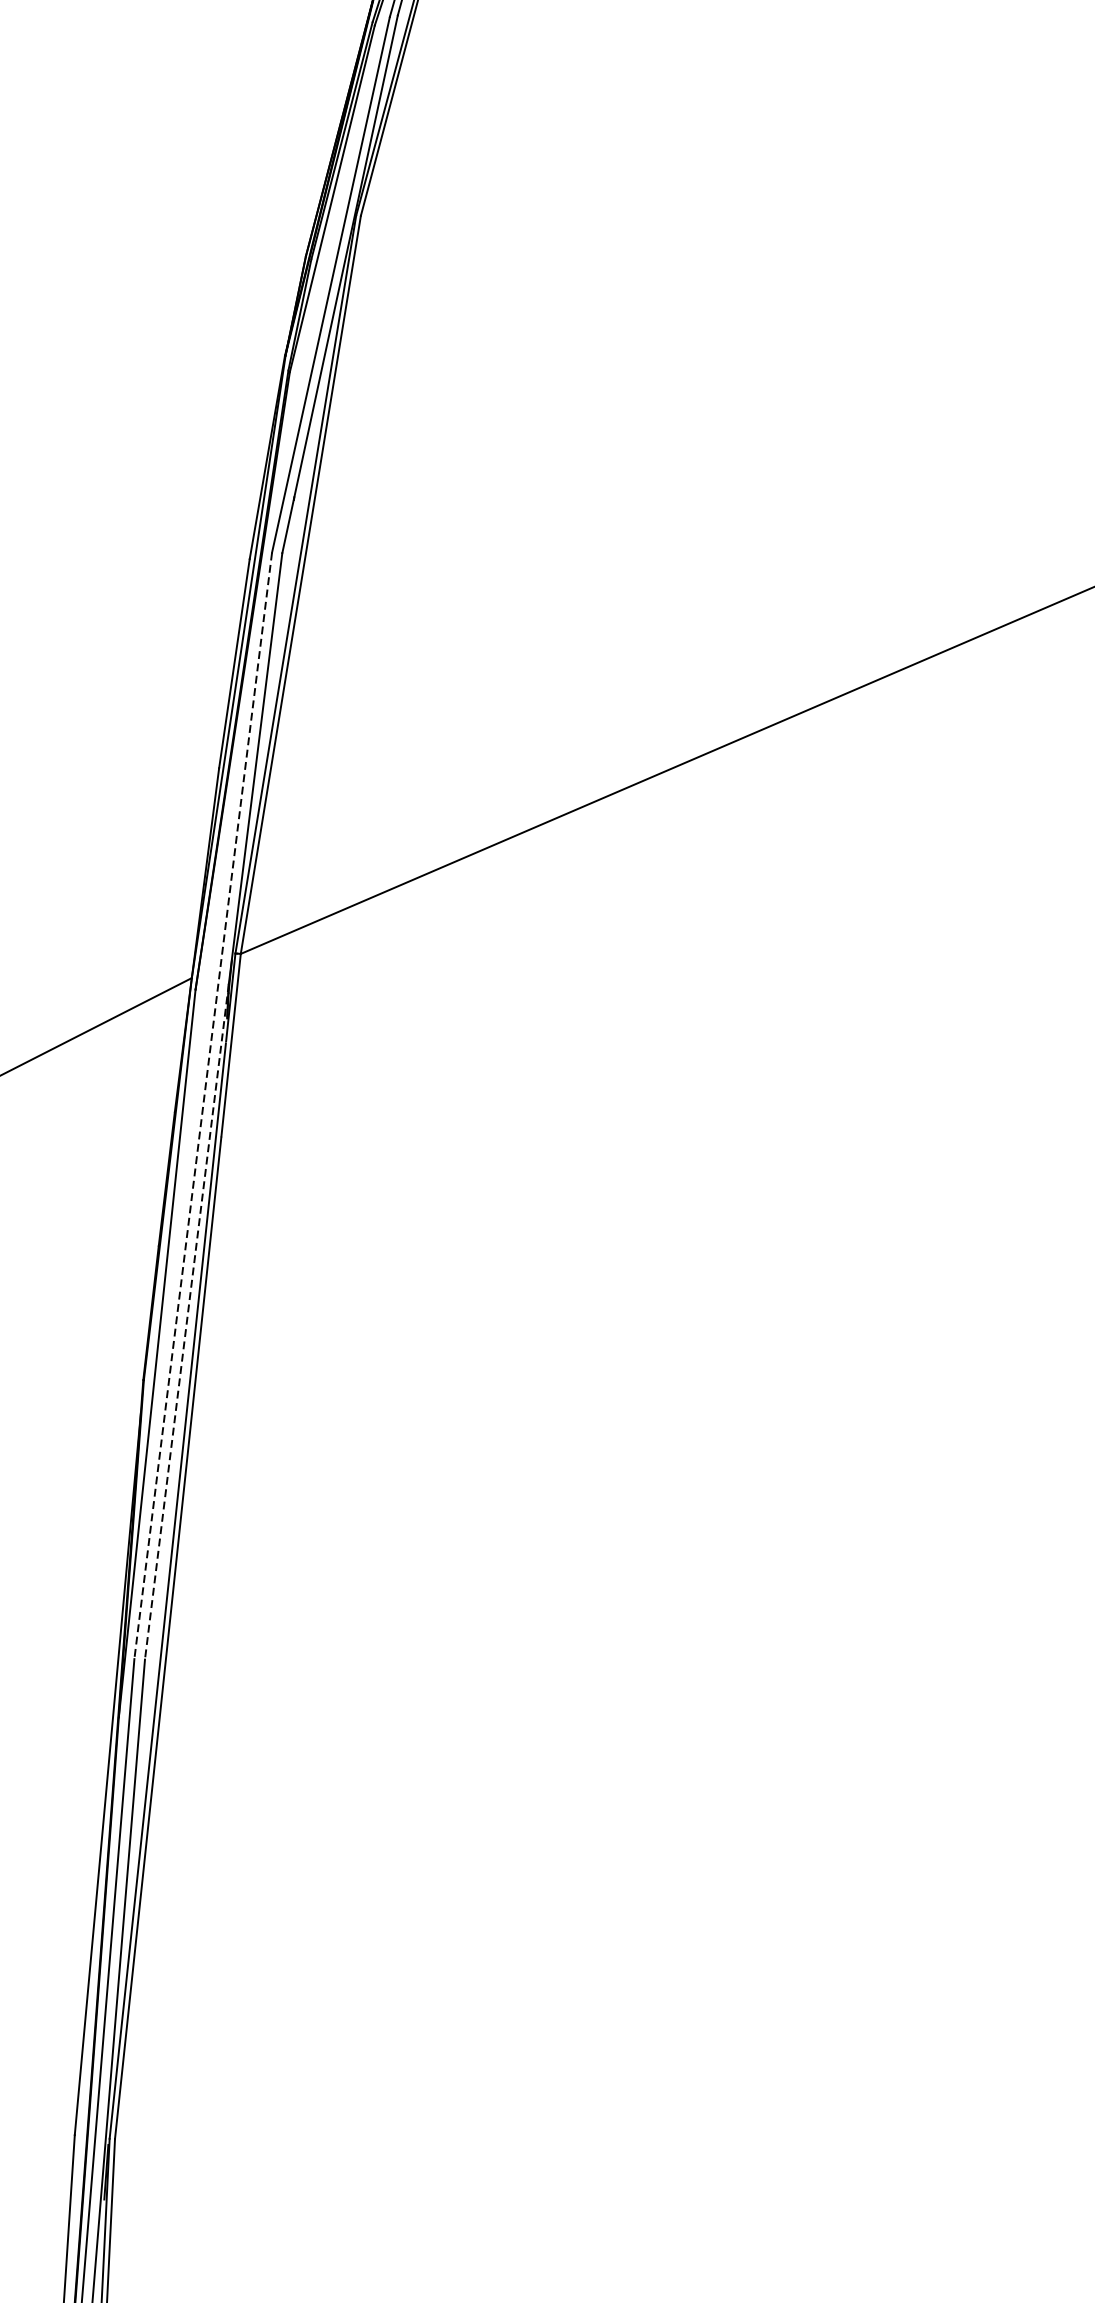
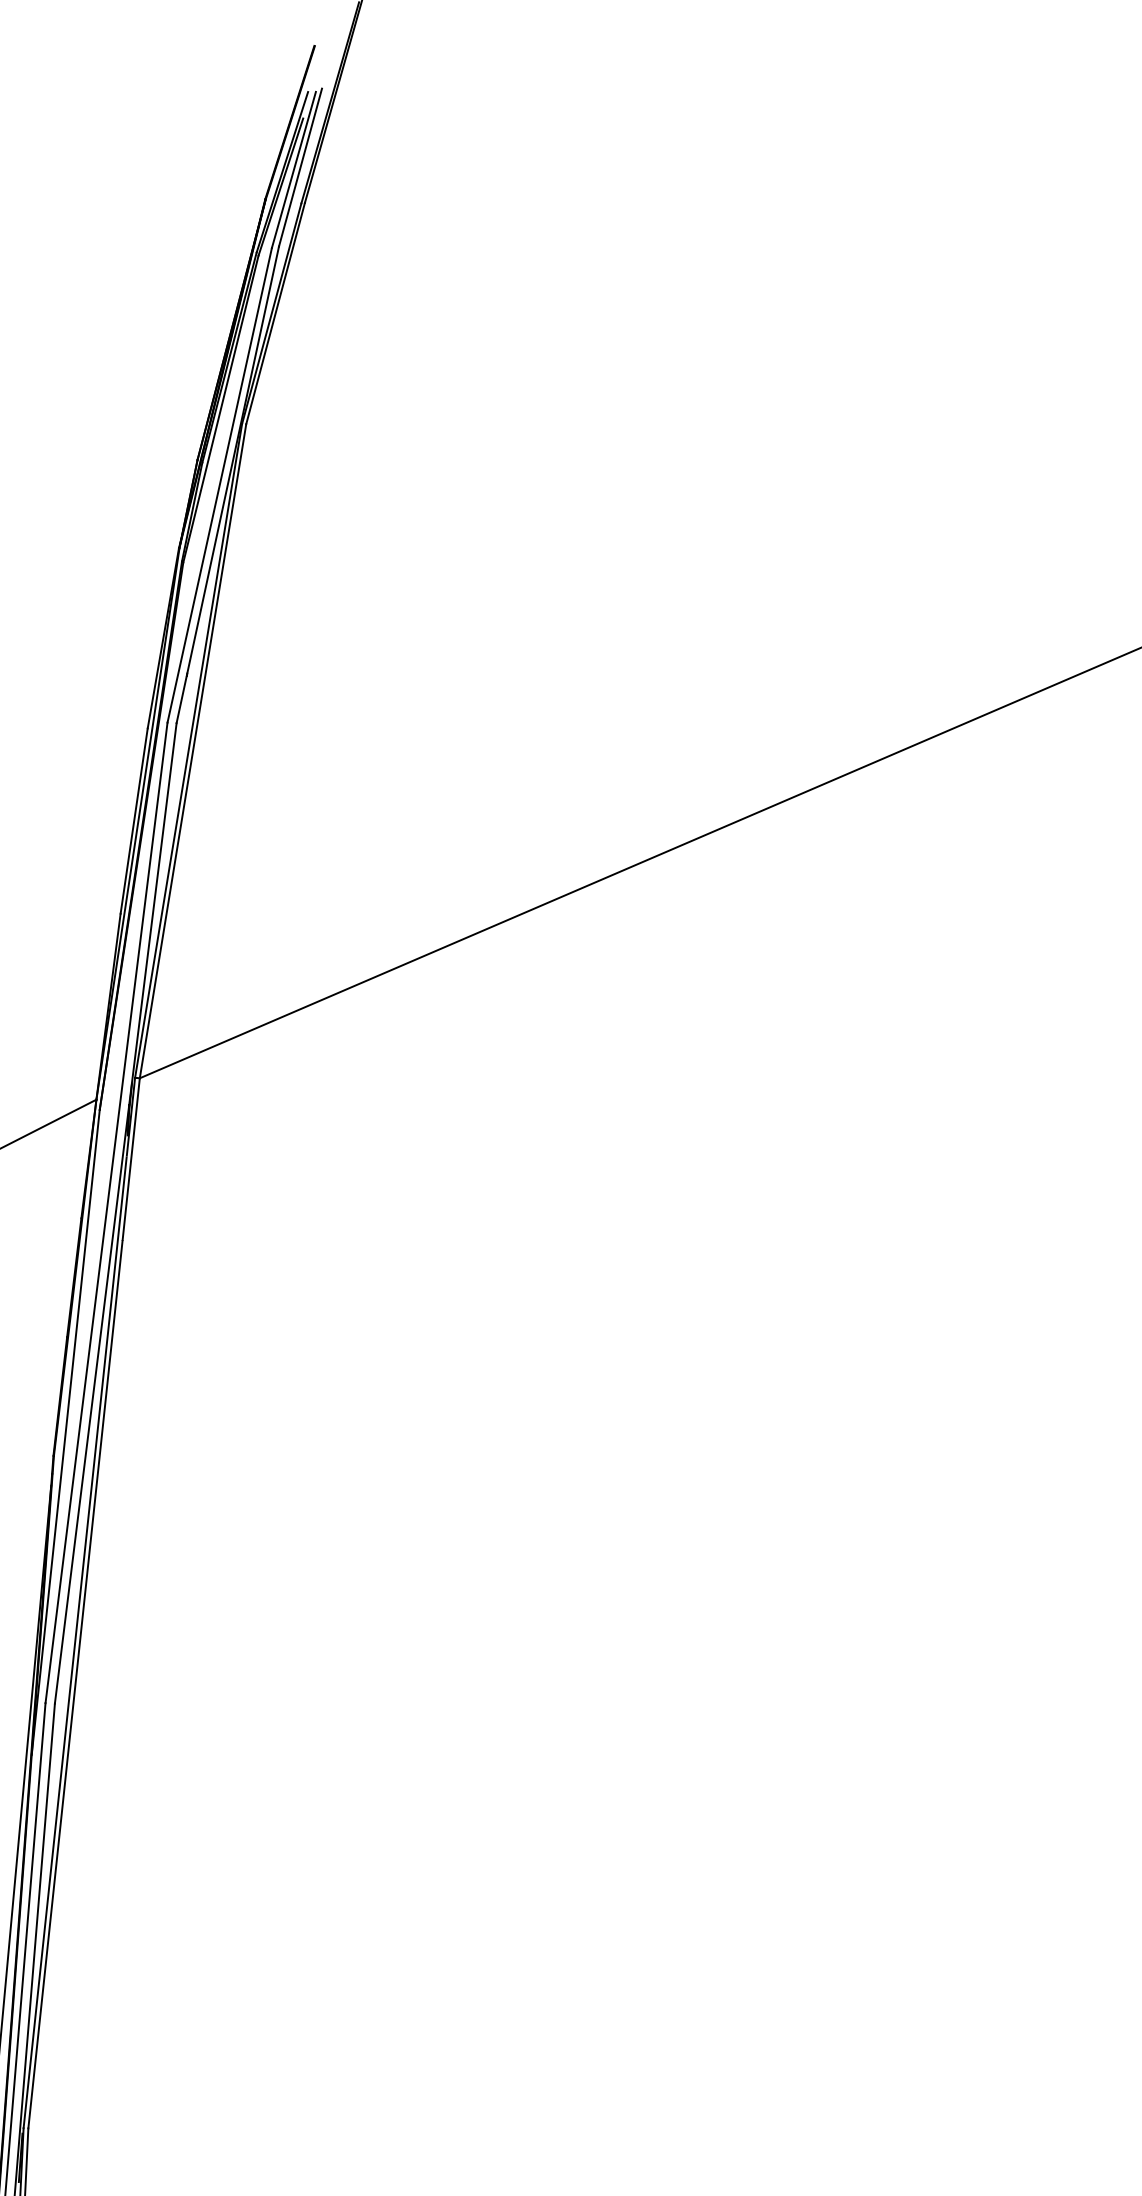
line: (203, 1106) -> (106, 1213), dashed -> solid
line: (187, 1322) -> (92, 1404), dashed -> solid

